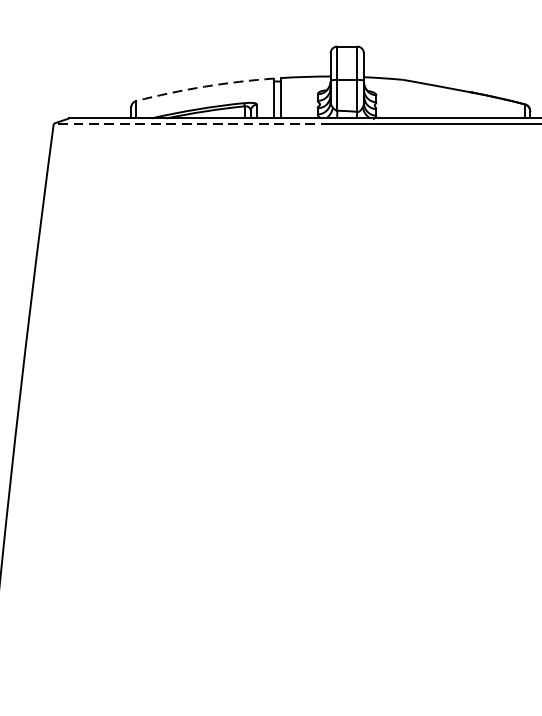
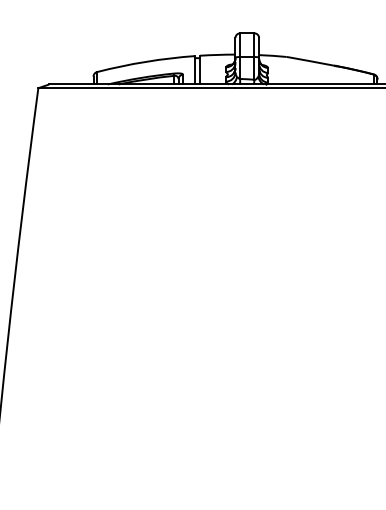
arc: (204, 86) -> (145, 61), dashed -> solid
line: (191, 124) -> (136, 88), dashed -> solid

